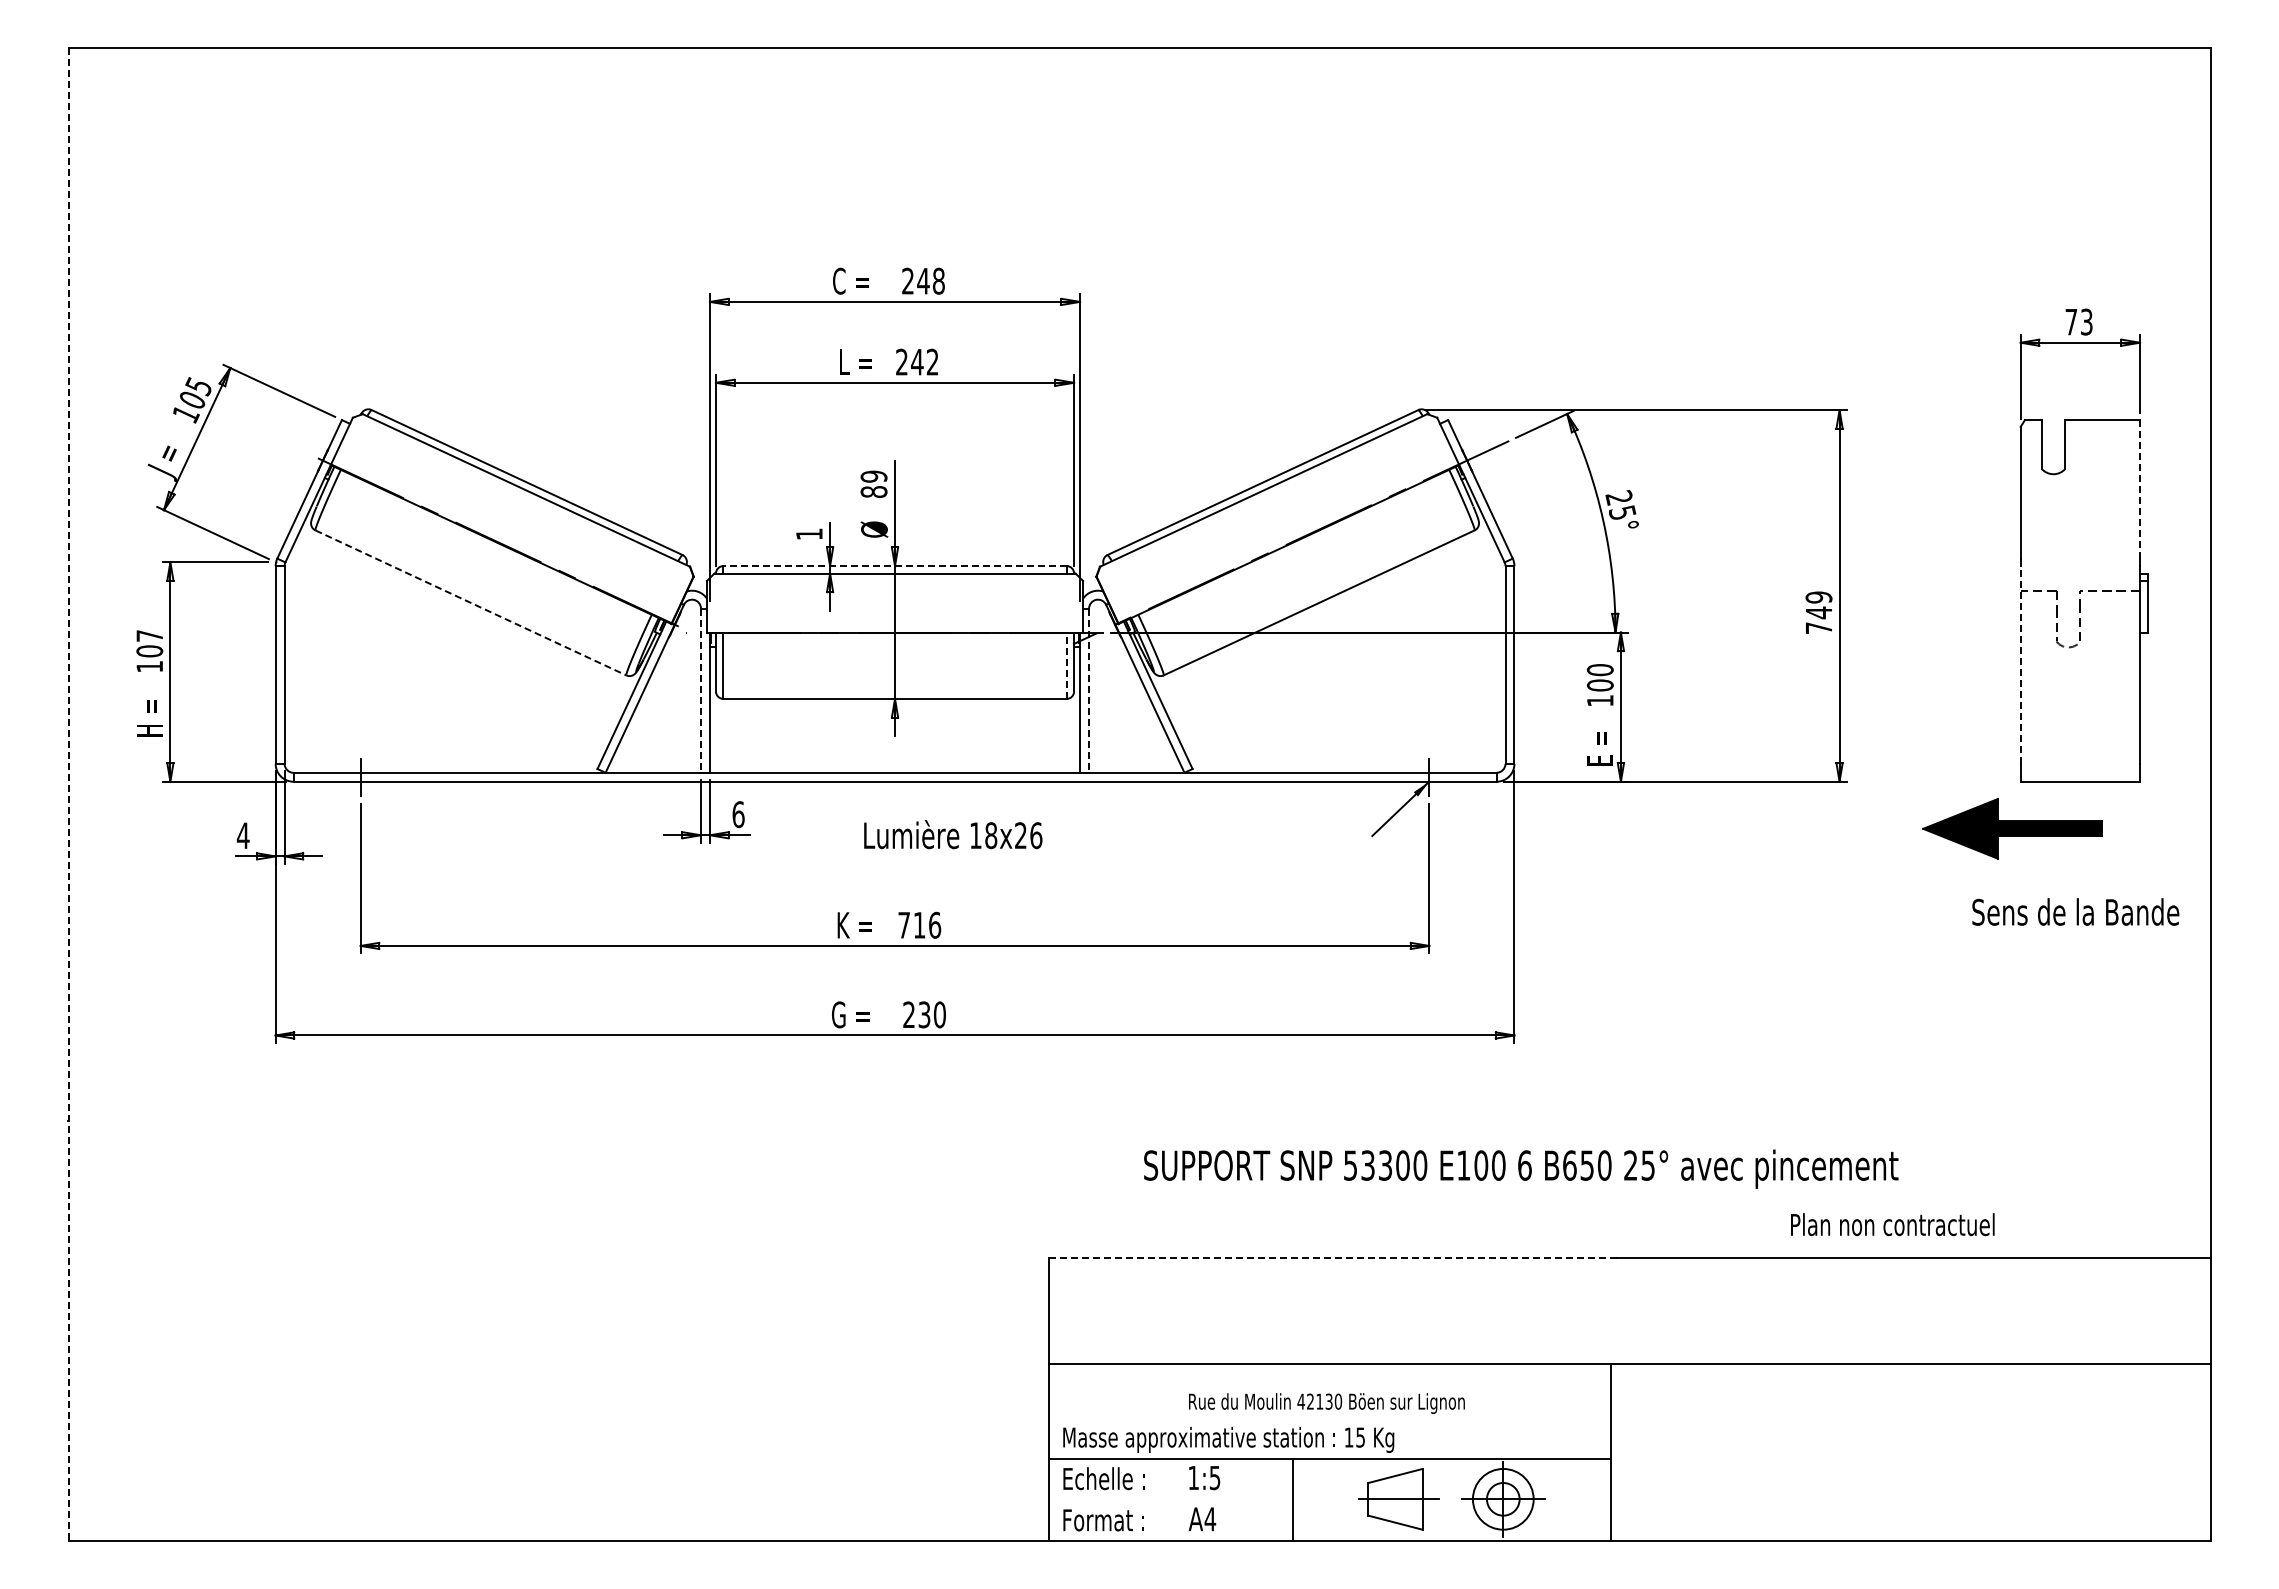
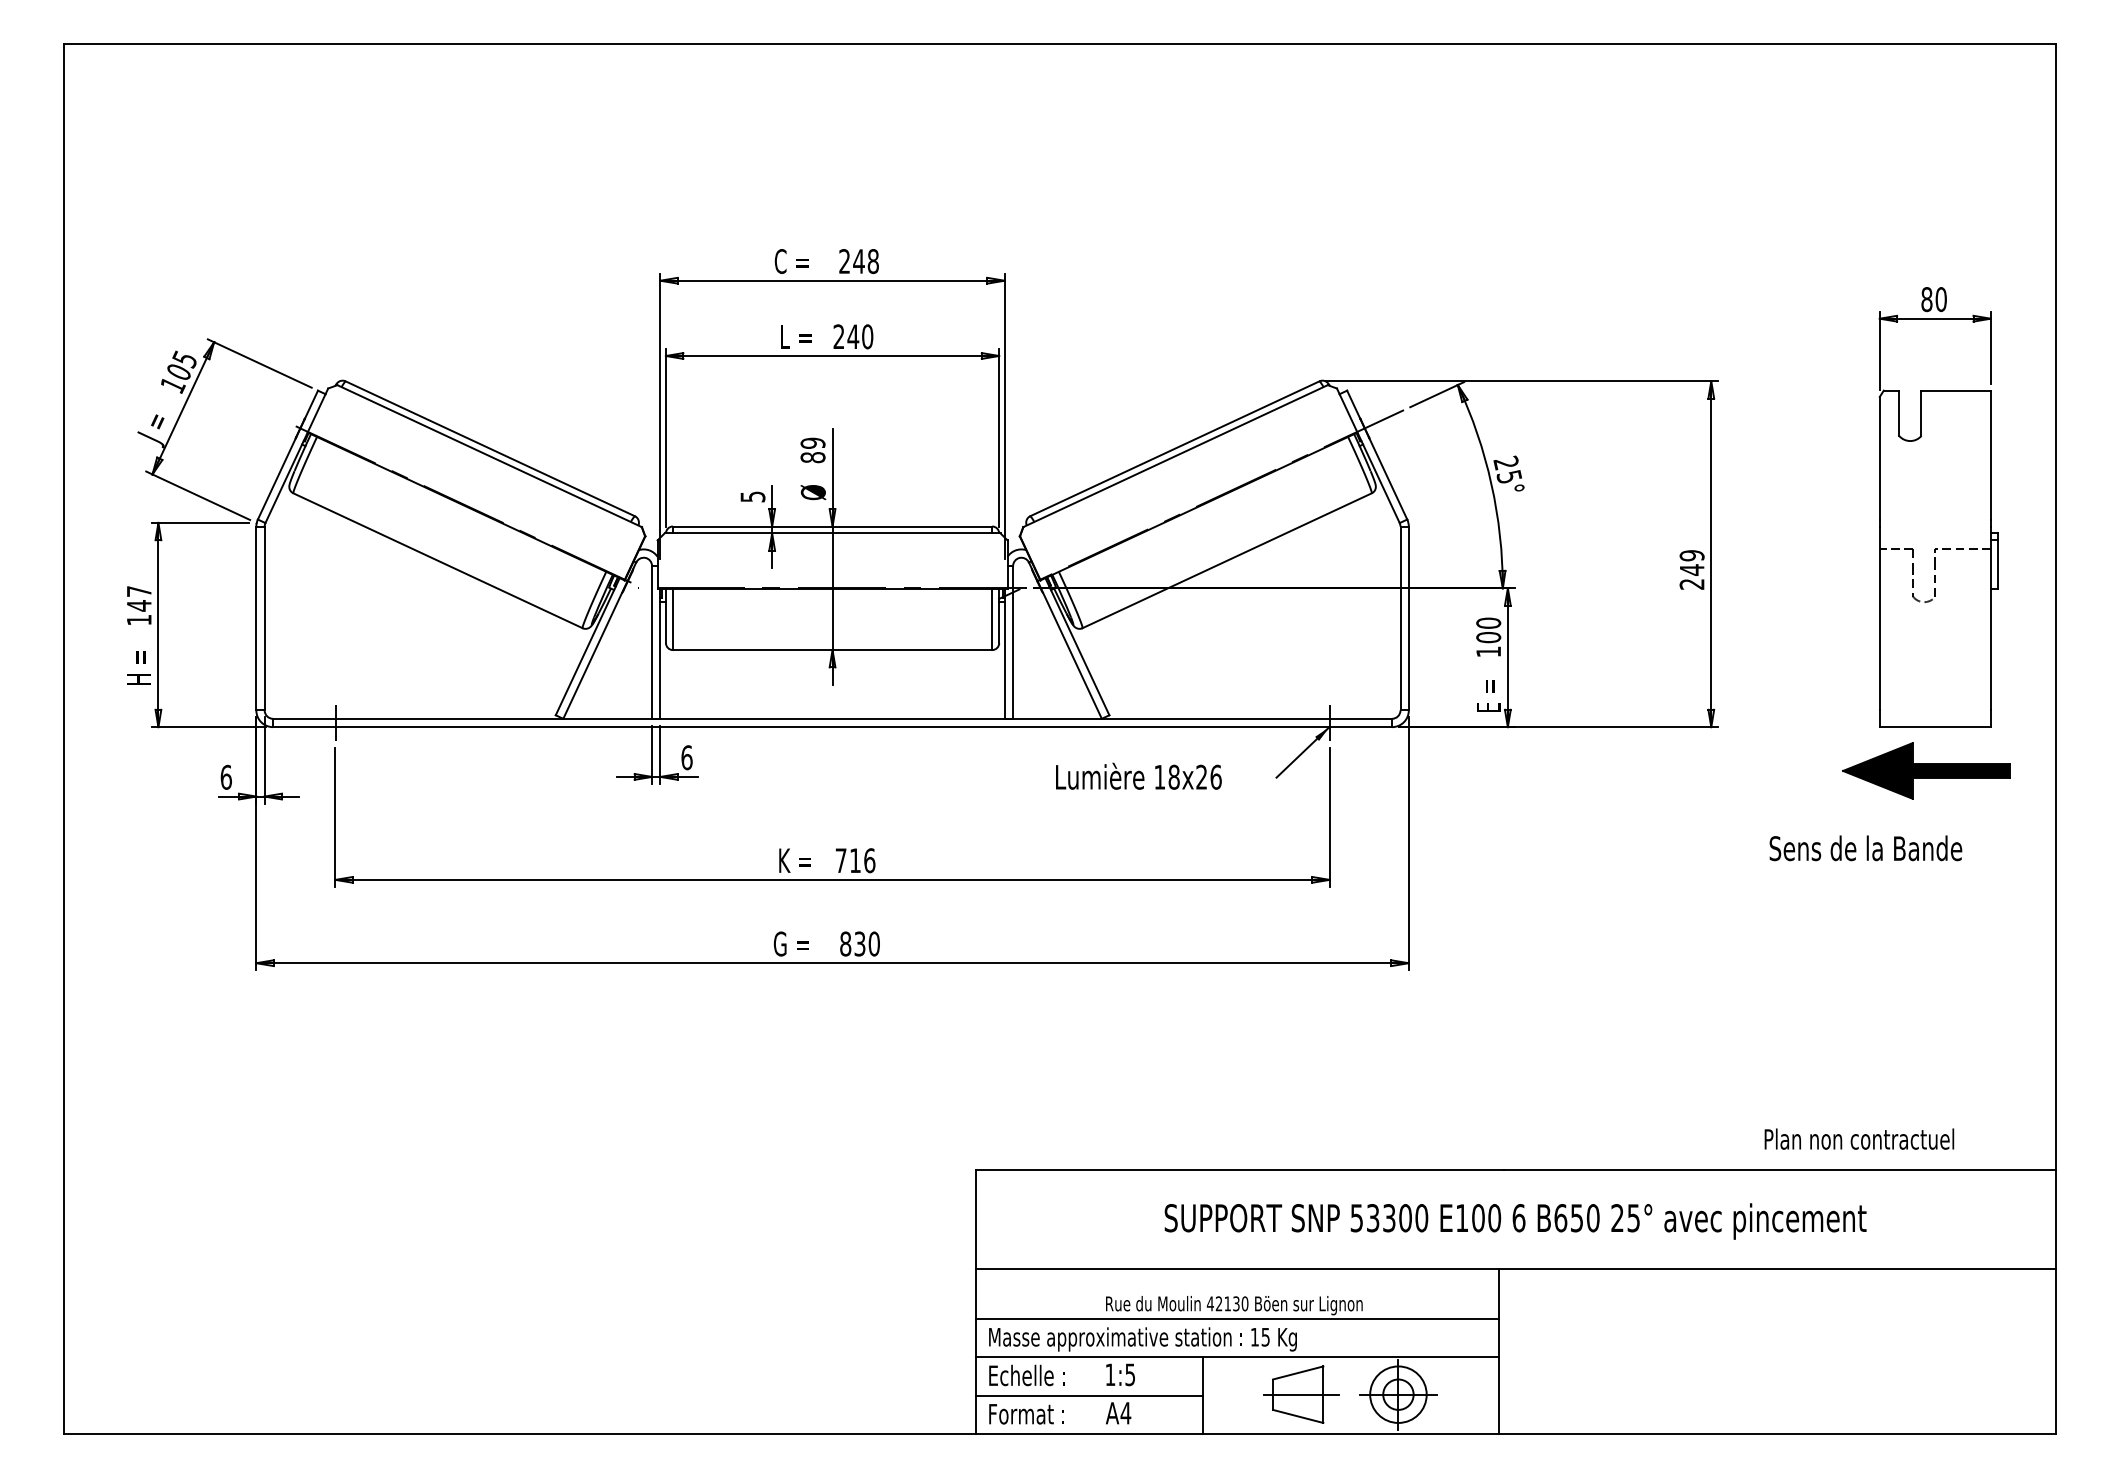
text: (2078, 321) -> (1933, 298), 73 -> 80
text: (932, 361) -> (867, 336), 242 -> 240
line: (2140, 488) -> (1991, 454), dashed -> solid
text: (809, 534) -> (753, 497), 1 -> 5
line: (895, 566) -> (833, 526), dashed -> solid
line: (470, 602) -> (437, 560), dashed -> solid
text: (1818, 628) -> (1691, 584), 749 -> 249
text: (149, 651) -> (139, 605), 107 -> 147
line: (2020, 665) -> (1879, 618), dashed -> solid
line: (1066, 666) -> (992, 619), dashed -> solid
line: (701, 691) -> (652, 643), dashed -> solid
line: (1089, 691) -> (1013, 643), dashed -> solid
line: (68, 794) -> (63, 739), dashed -> solid
part: (2012, 828) -> (1926, 770), moved
text: (953, 834) -> (1139, 776), moved
text: (242, 835) -> (225, 777), 4 -> 6
text: (2075, 911) -> (1865, 847), moved
text: (909, 1014) -> (846, 943), 230 -> 830
text: (1521, 1168) -> (1515, 1220), moved
text: (1892, 1224) -> (1859, 1139), moved
line: (1333, 1257) -> (1240, 1169), dashed -> solid
line: (1330, 1418) -> (1237, 1319), added
line: (1170, 1500) -> (1088, 1395), added

